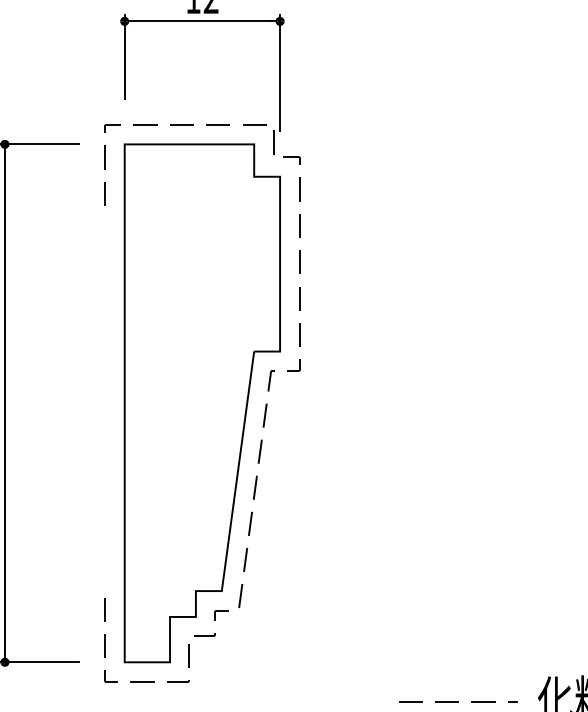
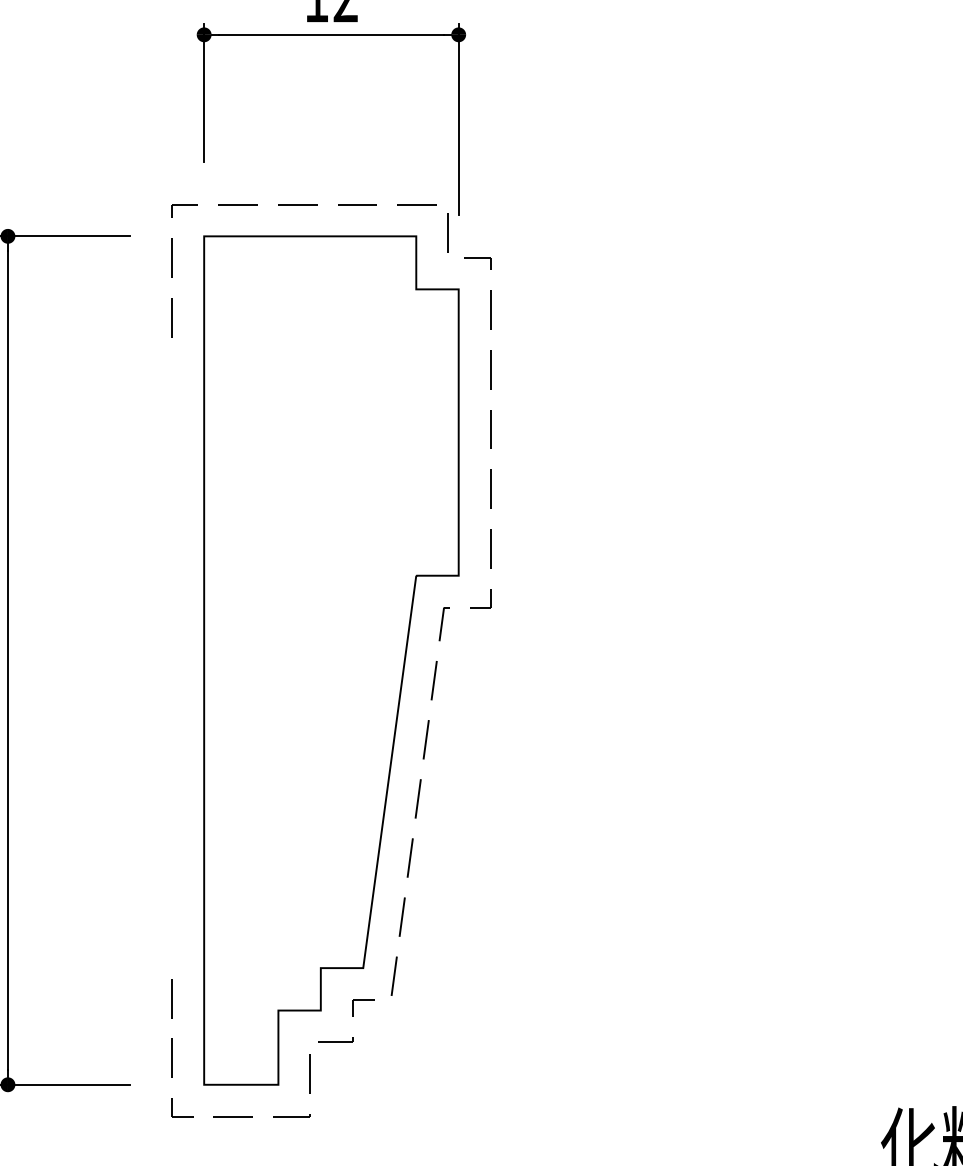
line: (458, 701) -> (750, 1148), removed

